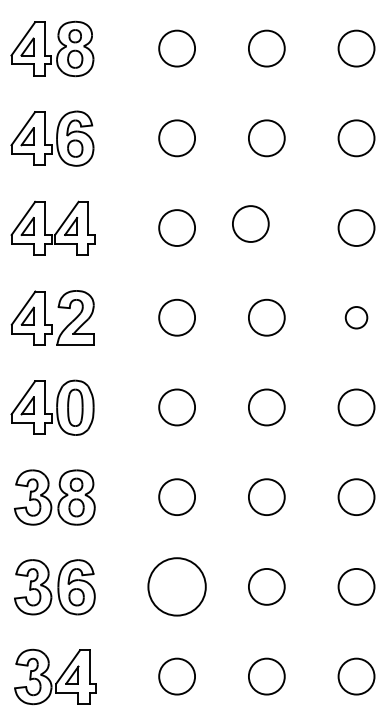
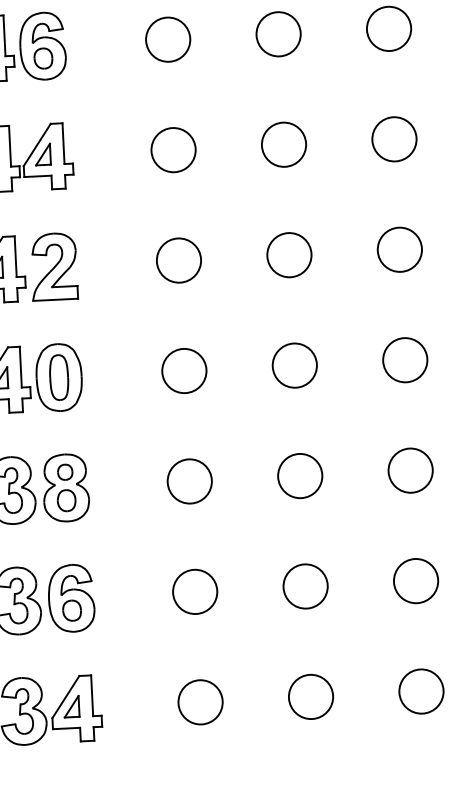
circle: (250, 223) -> (283, 144), moved
circle: (356, 317) -> (399, 249), size x1.67
circle: (177, 586) -> (195, 591), size x0.62

